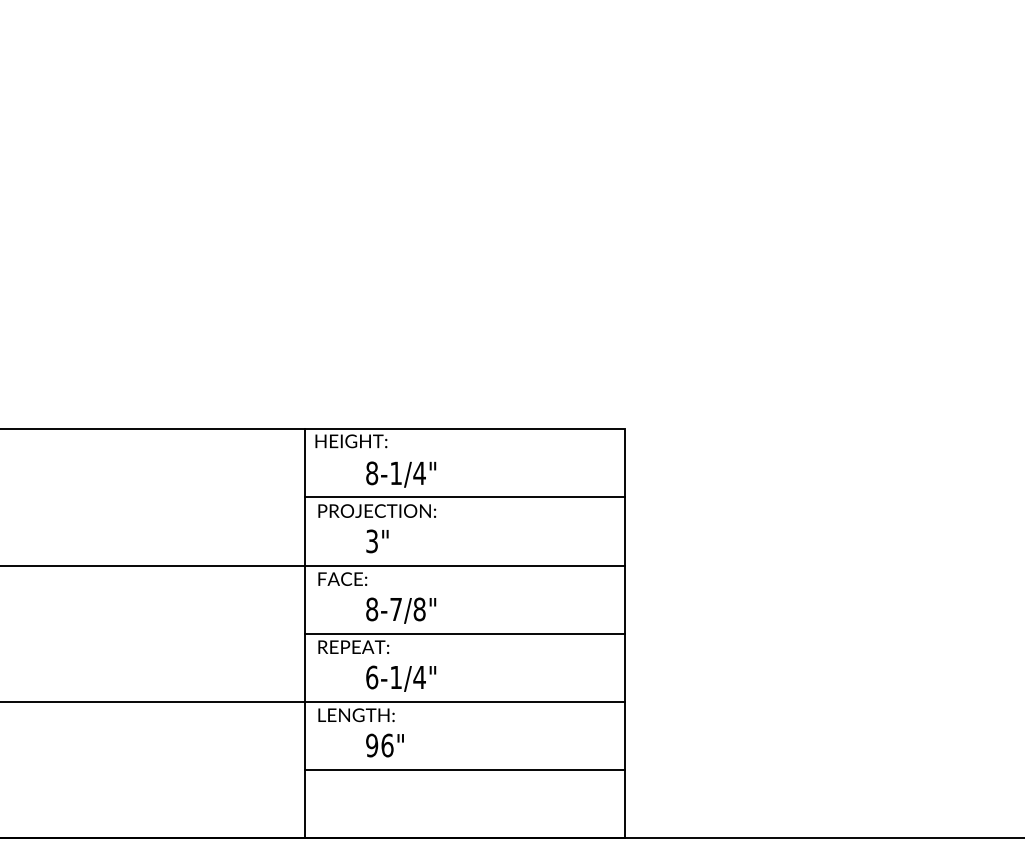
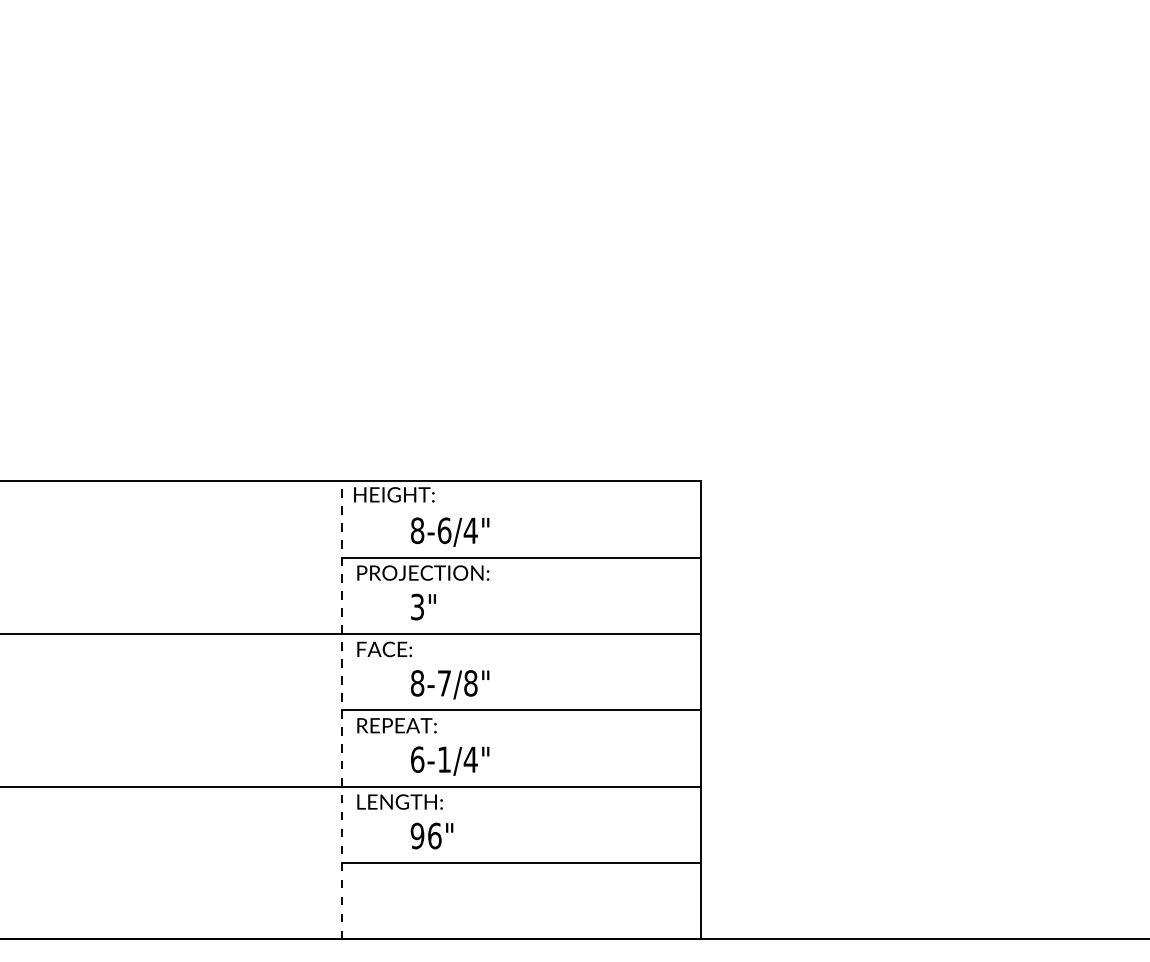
text: (396, 473) -> (444, 530), 8-1/4" -> 8-6/4"
line: (305, 633) -> (342, 710), solid -> dashed

